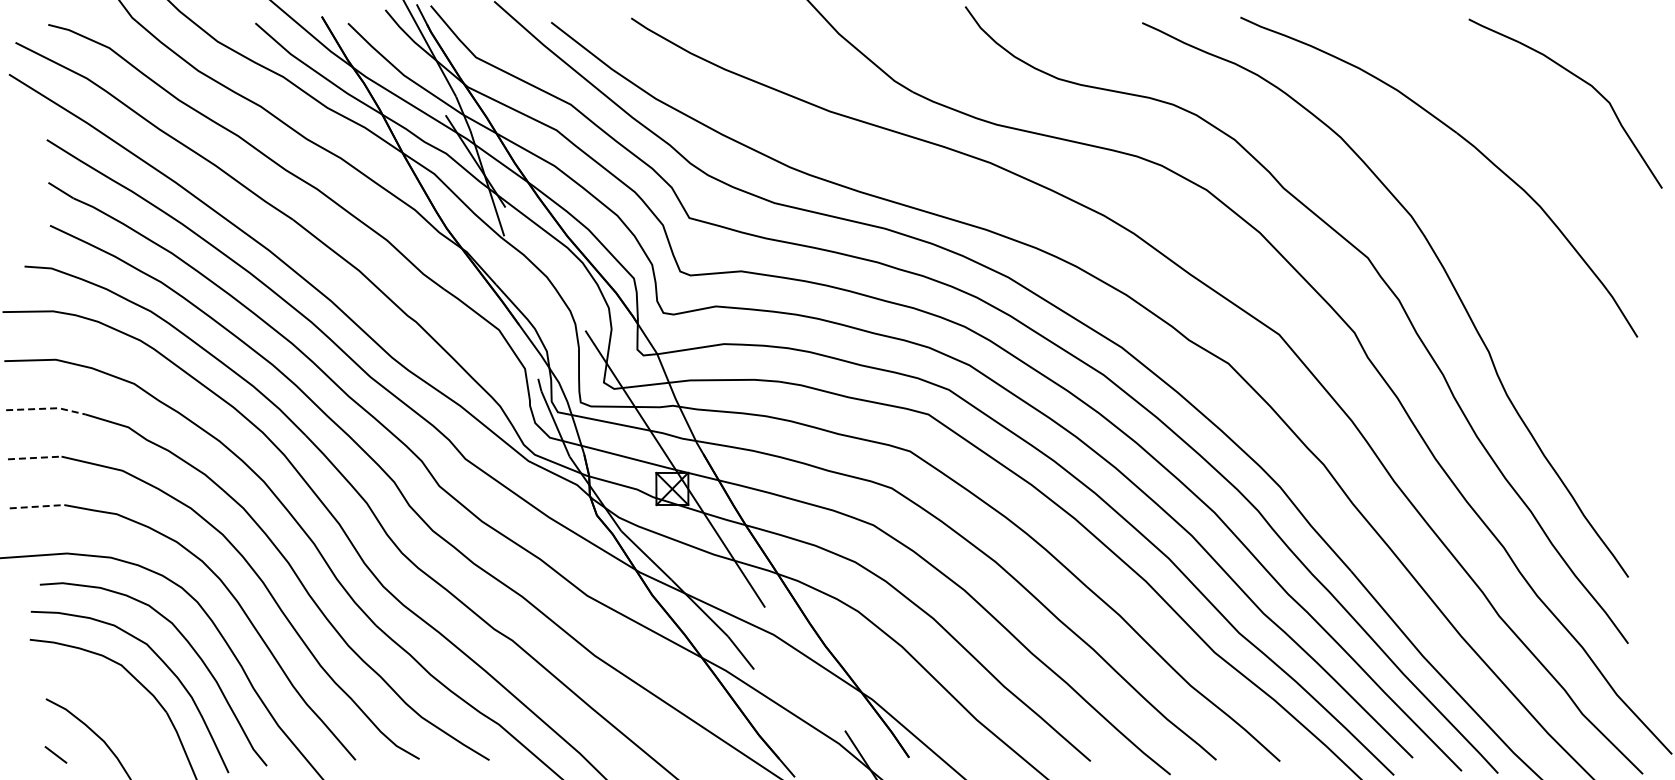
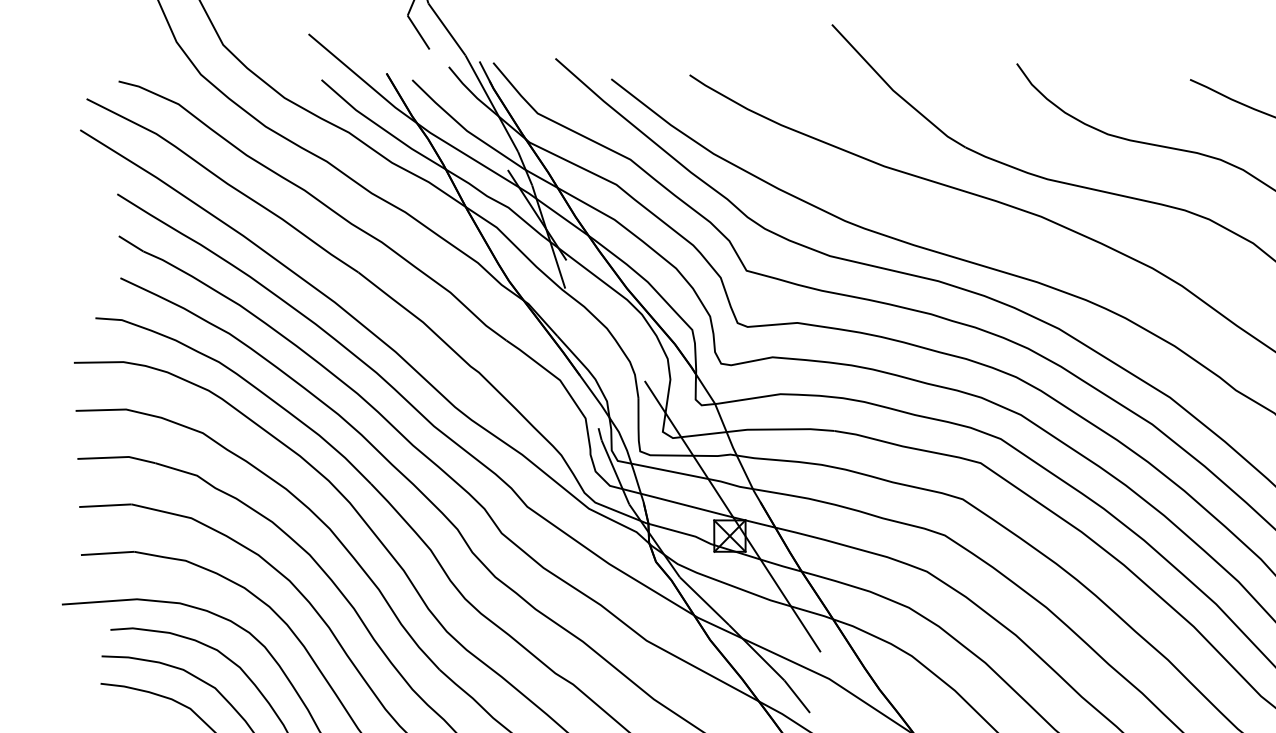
line: (46, 408) -> (116, 457), dashed -> solid
line: (34, 457) -> (105, 505), dashed -> solid
line: (37, 506) -> (108, 553), dashed -> solid

